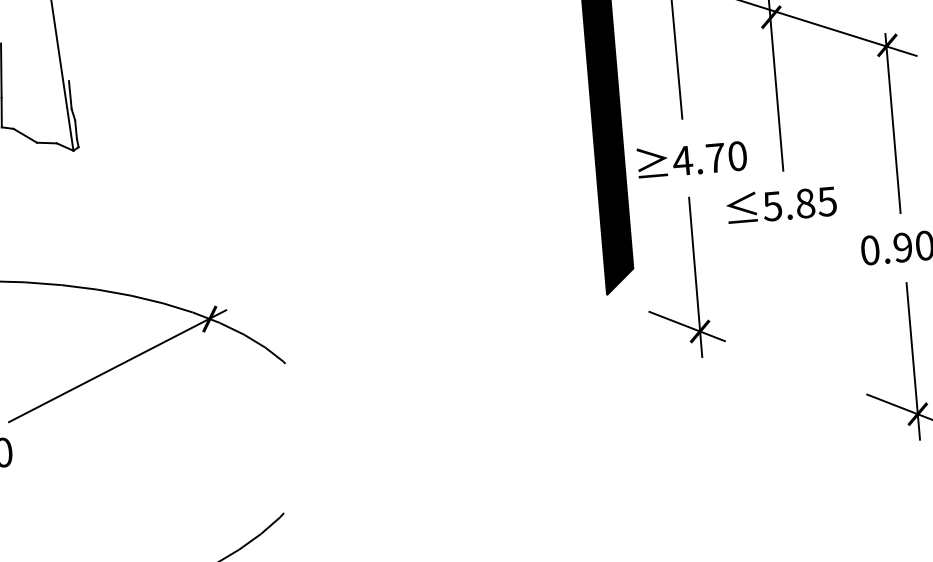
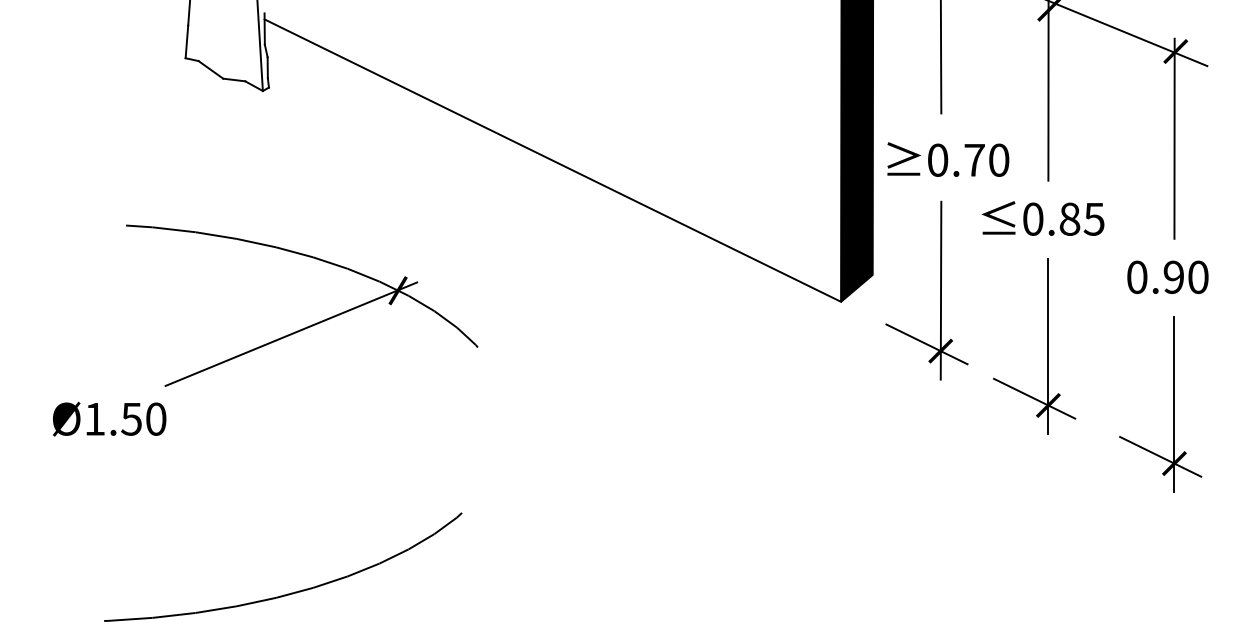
text: (682, 160) -> (937, 159), 4.70 -> 0.70
line: (337, 190) -> (552, 160), added
text: (771, 205) -> (1032, 218), 5.85 -> 0.85
part: (795, 319) -> (1047, 346), added

